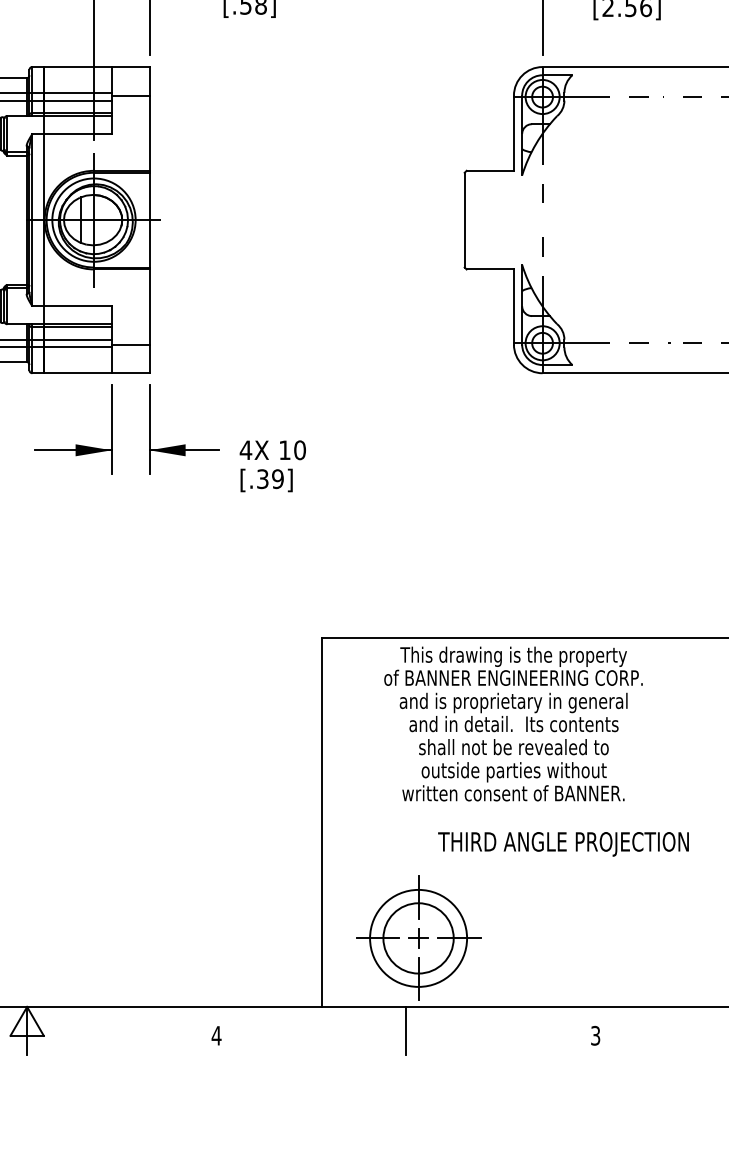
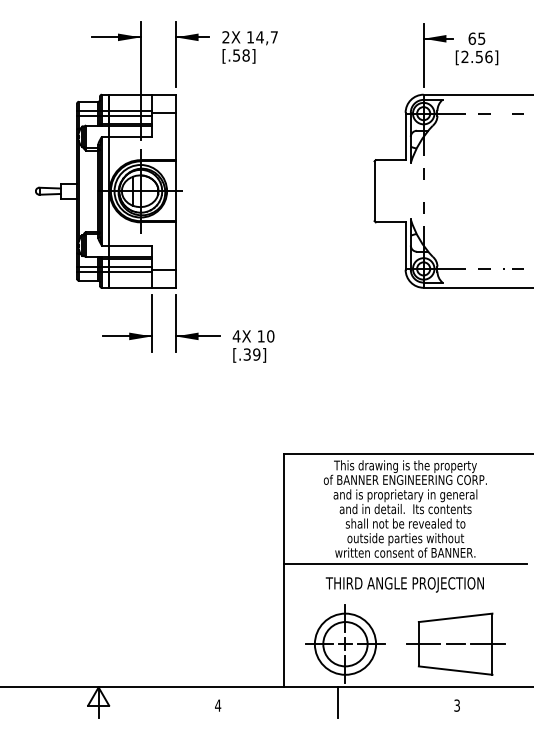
line: (513, 810) -> (405, 563), added
text: (562, 843) -> (404, 584), moved
part: (593, 937) -> (455, 643), added

